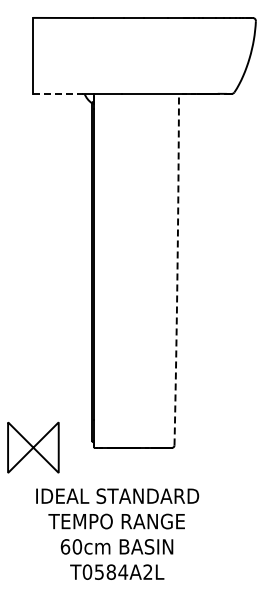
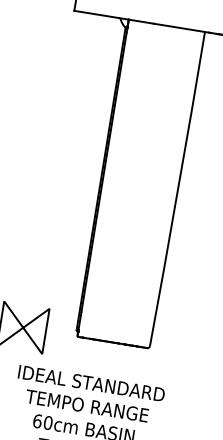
line: (58, 93) -> (97, 14), dashed -> solid
arc: (177, 269) -> (178, 189), dashed -> solid

